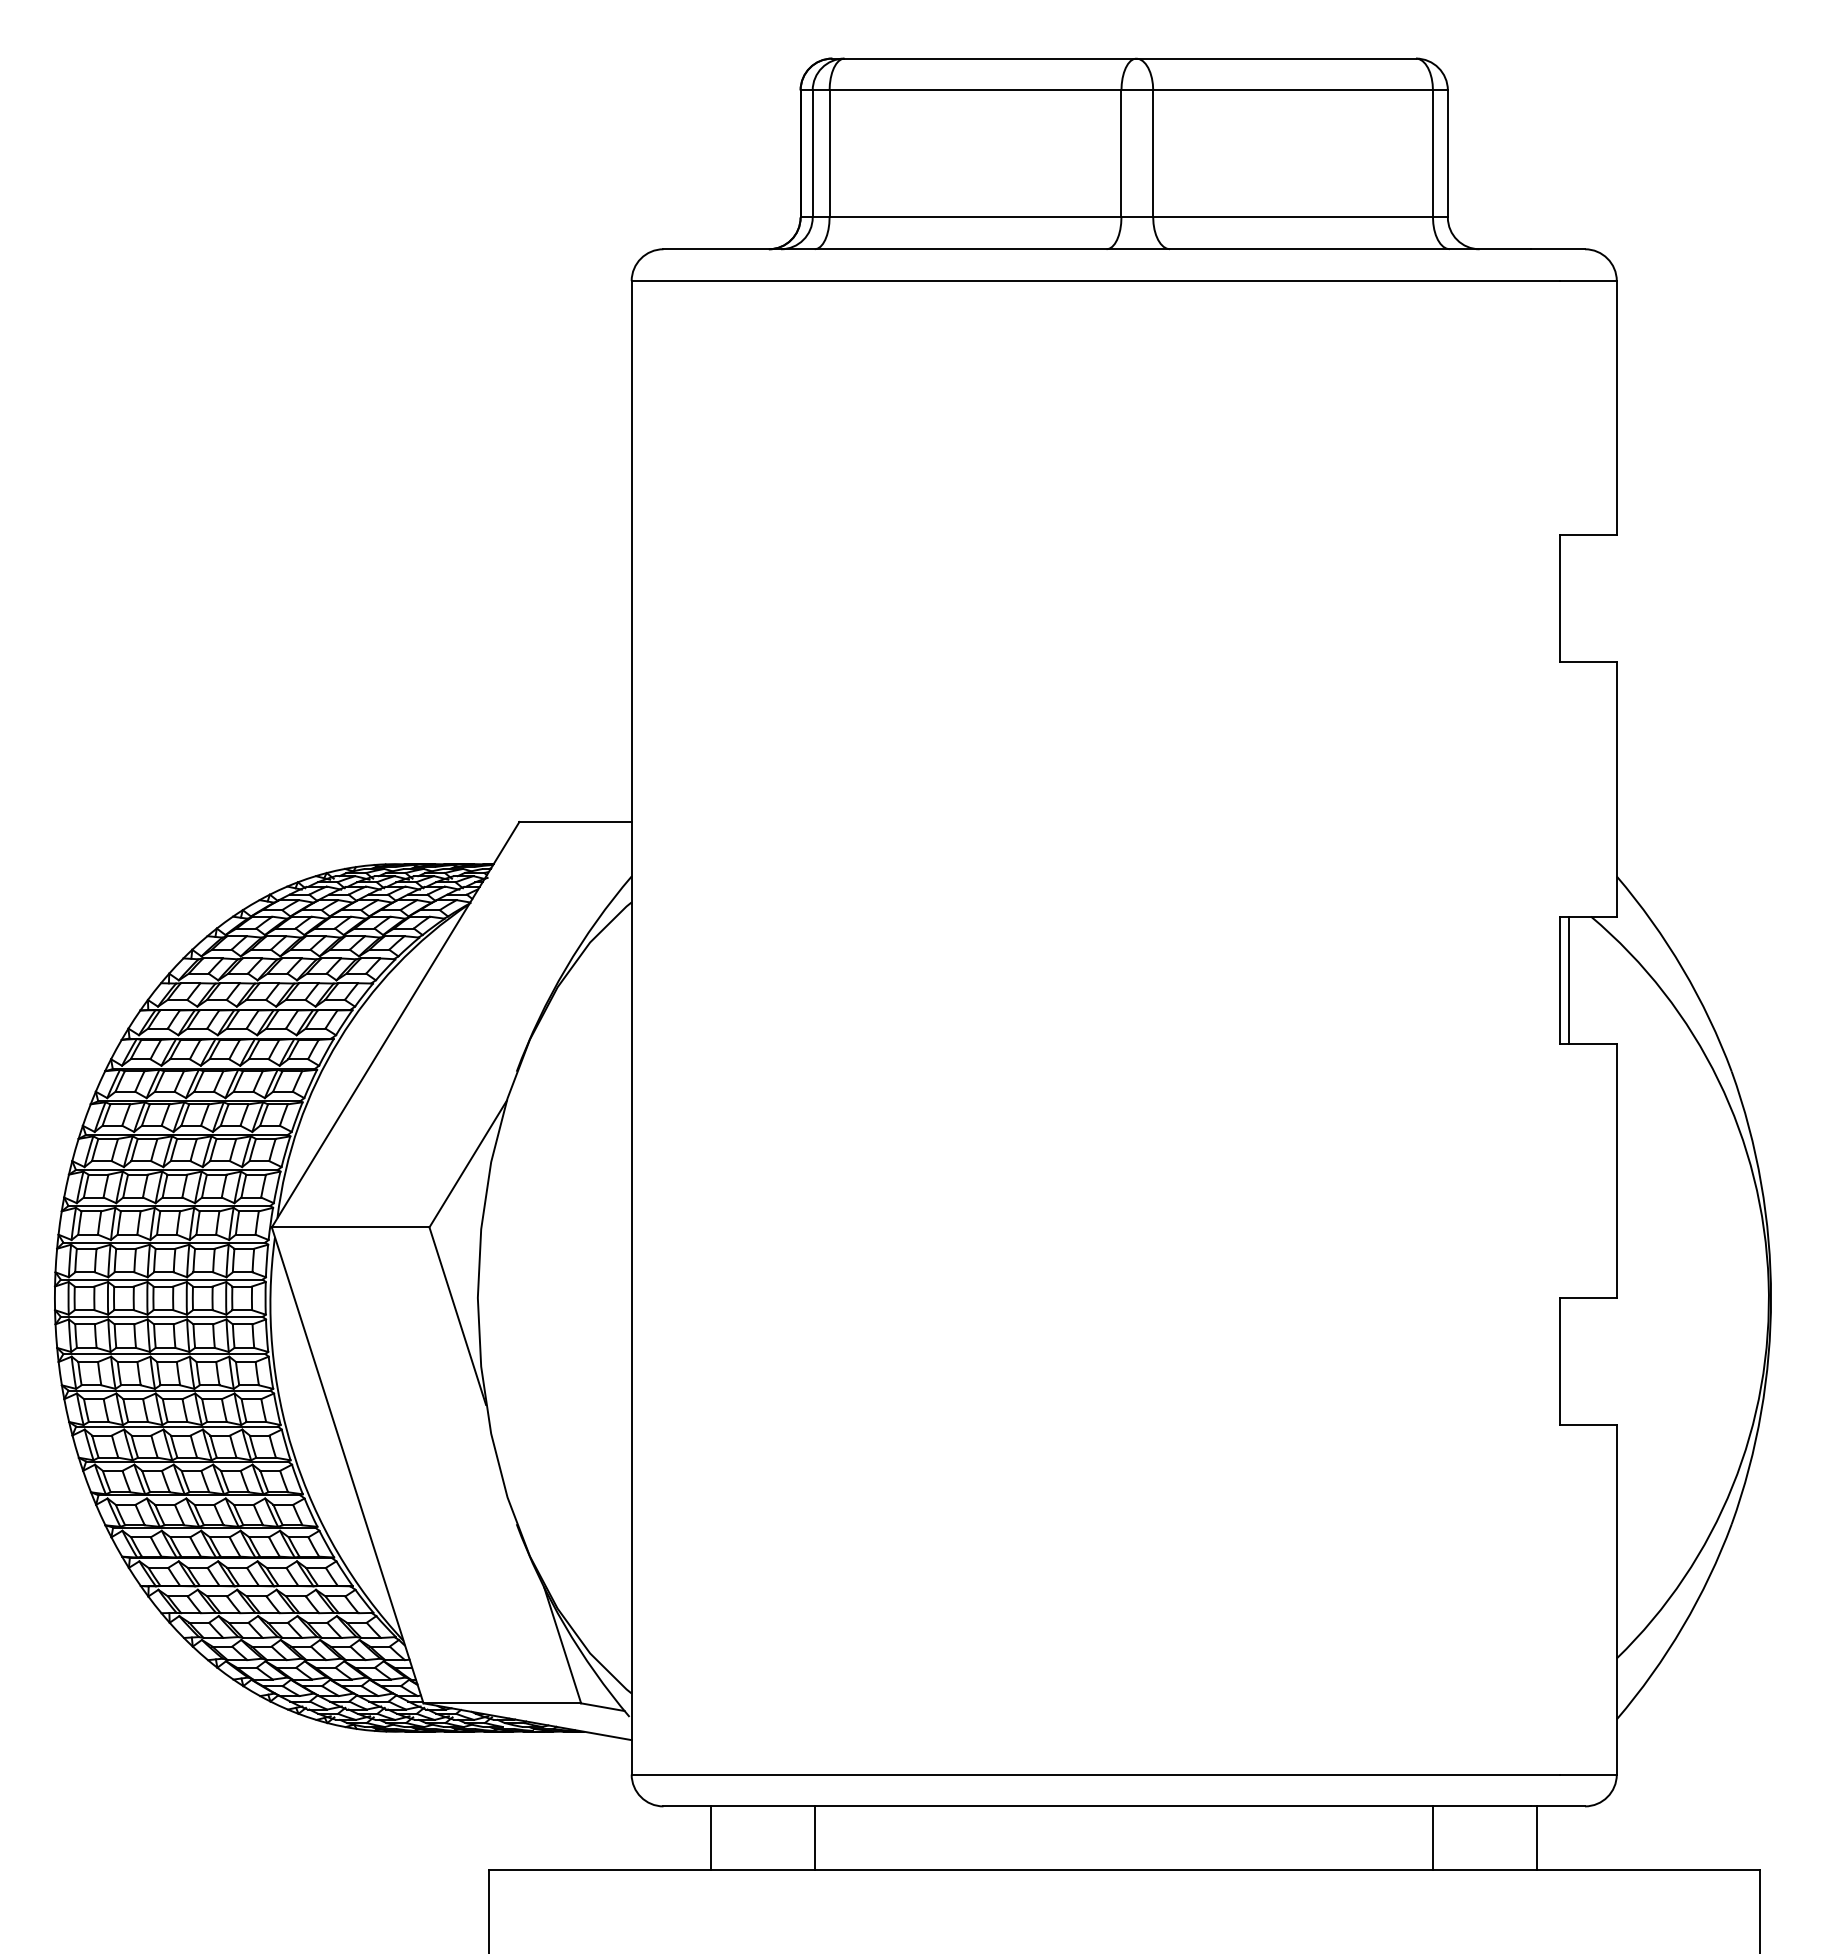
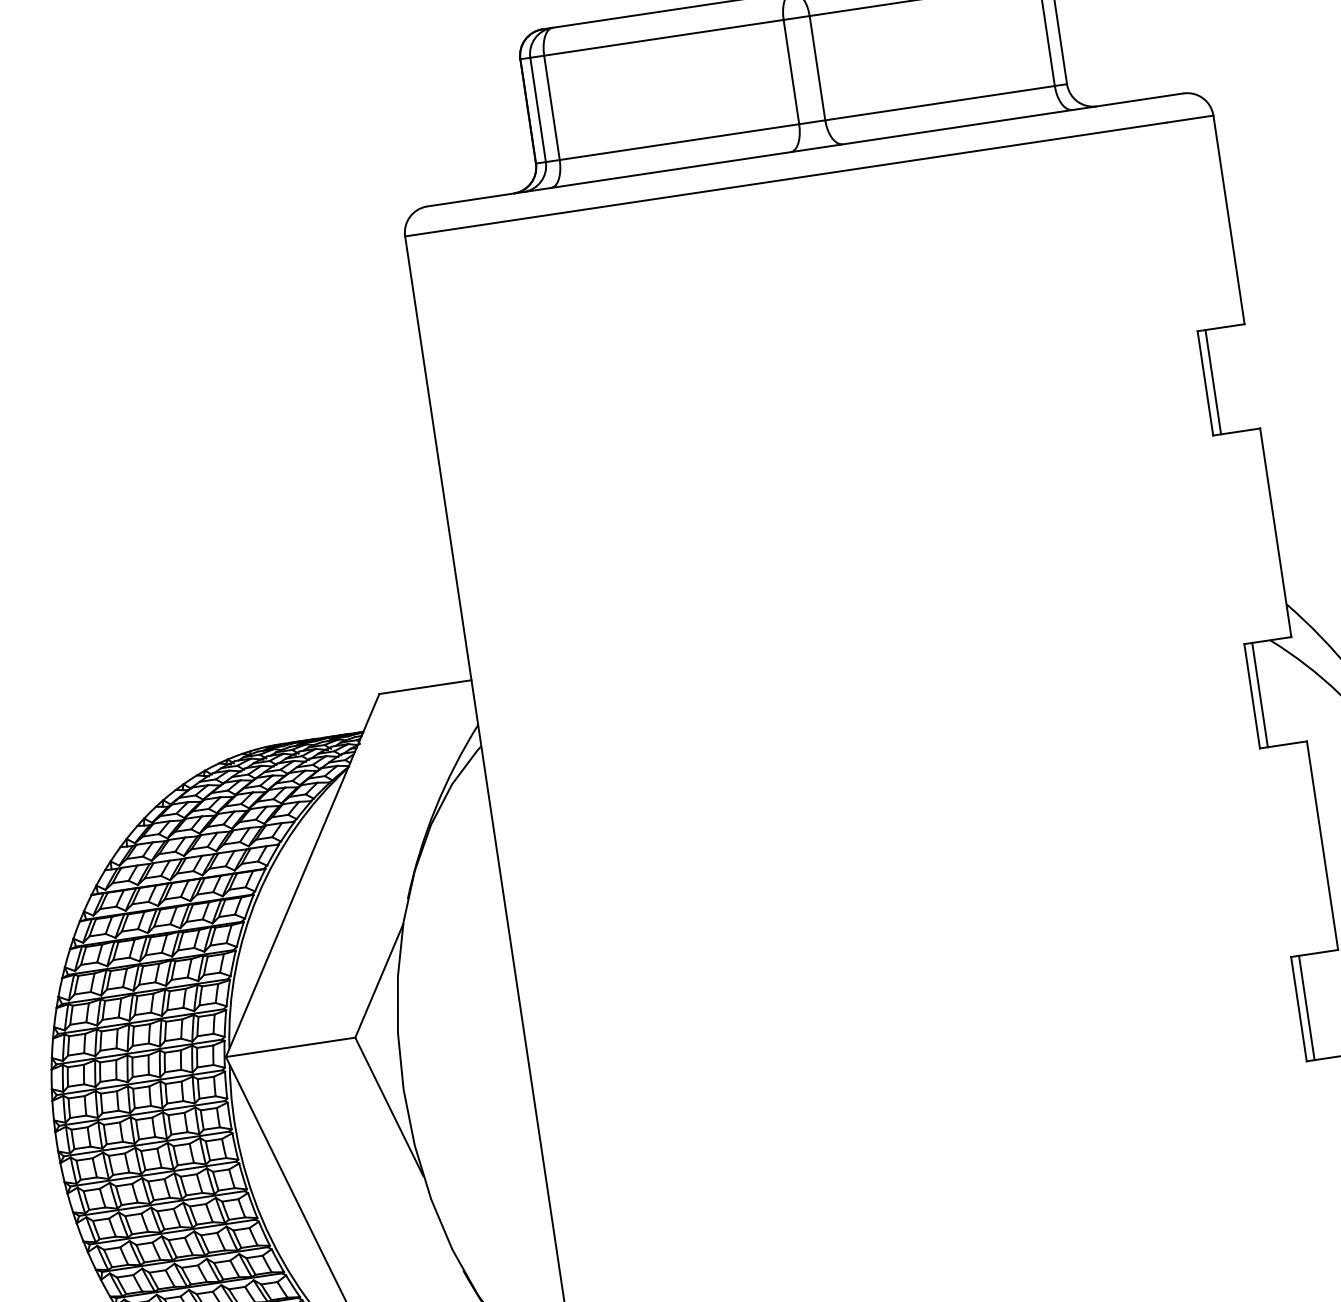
line: (1569, 598) -> (1213, 381), added
line: (1569, 1361) -> (1307, 1007), added

